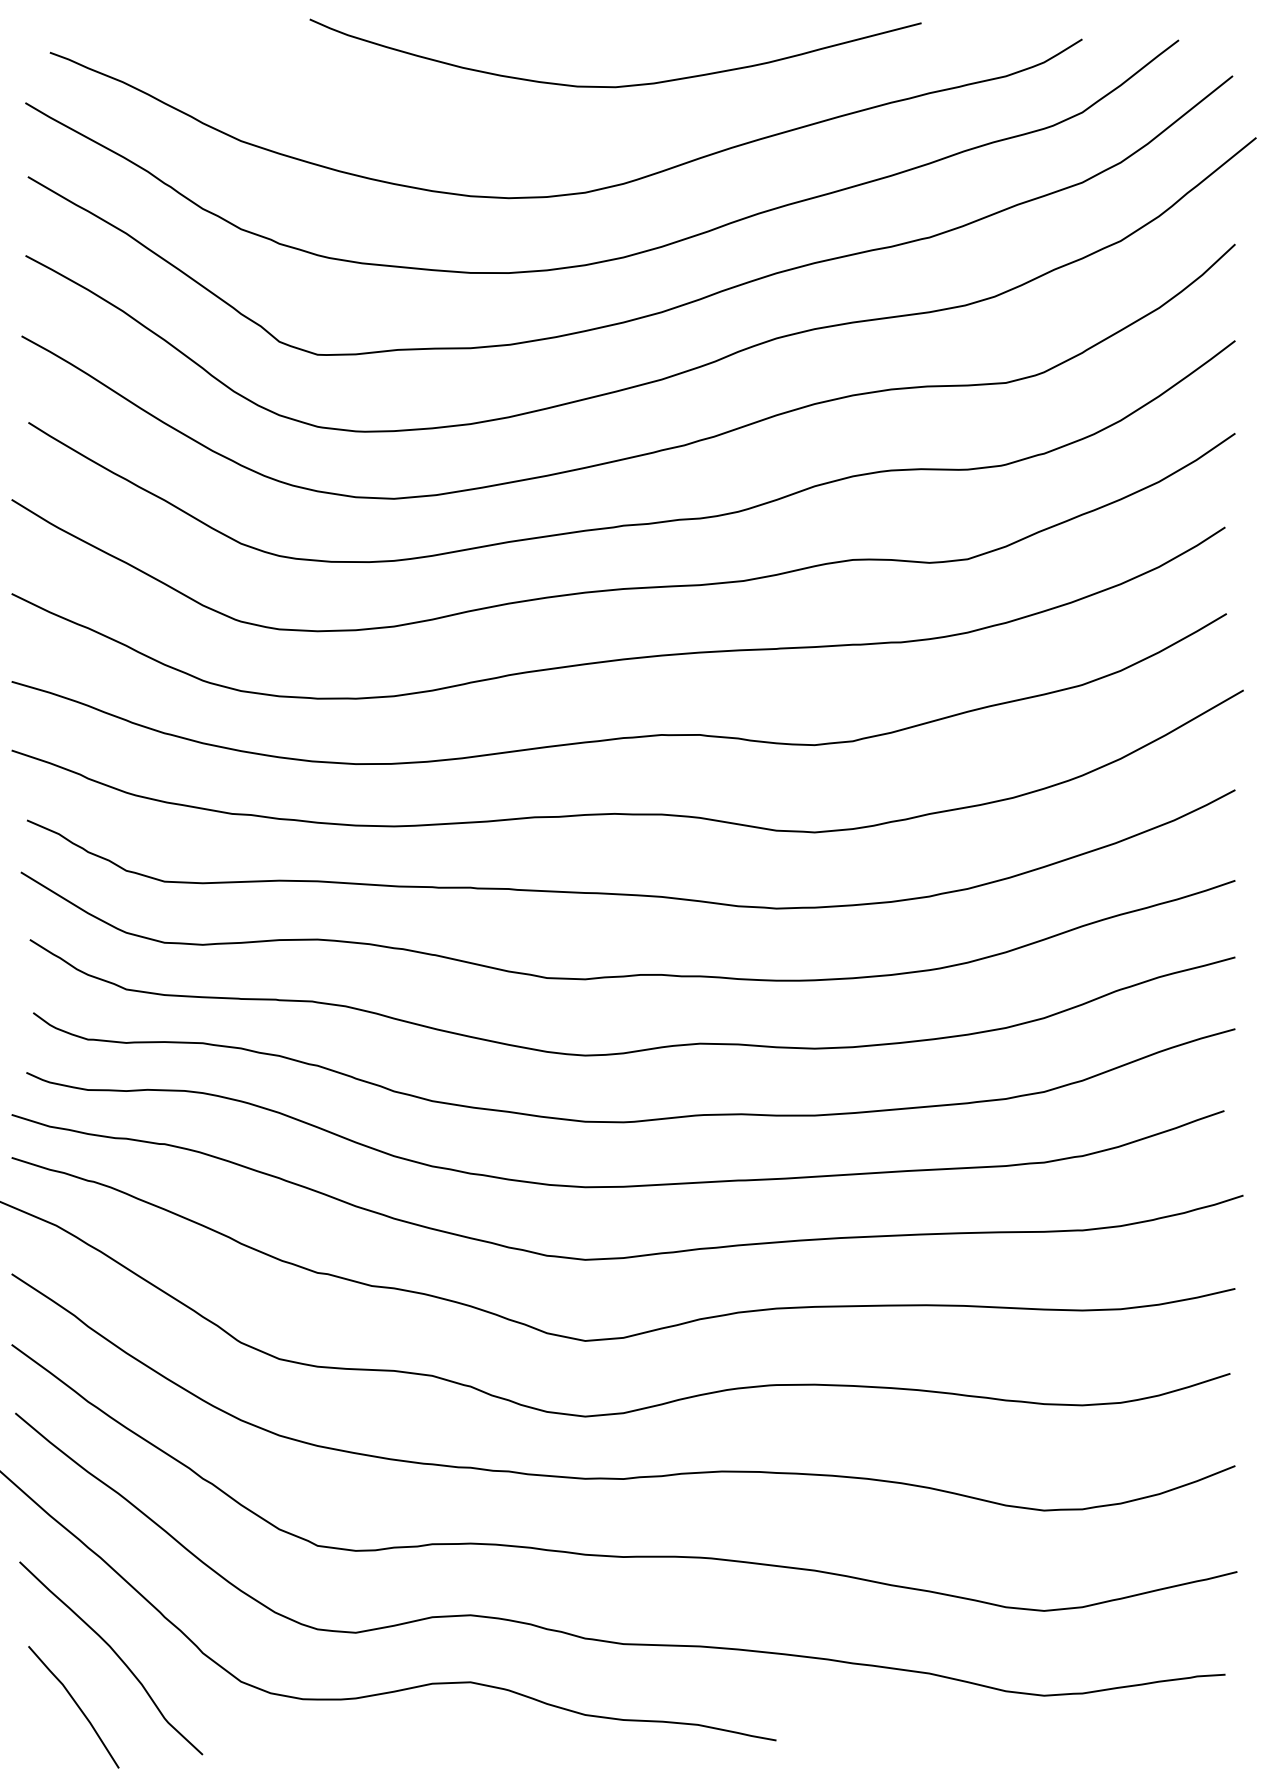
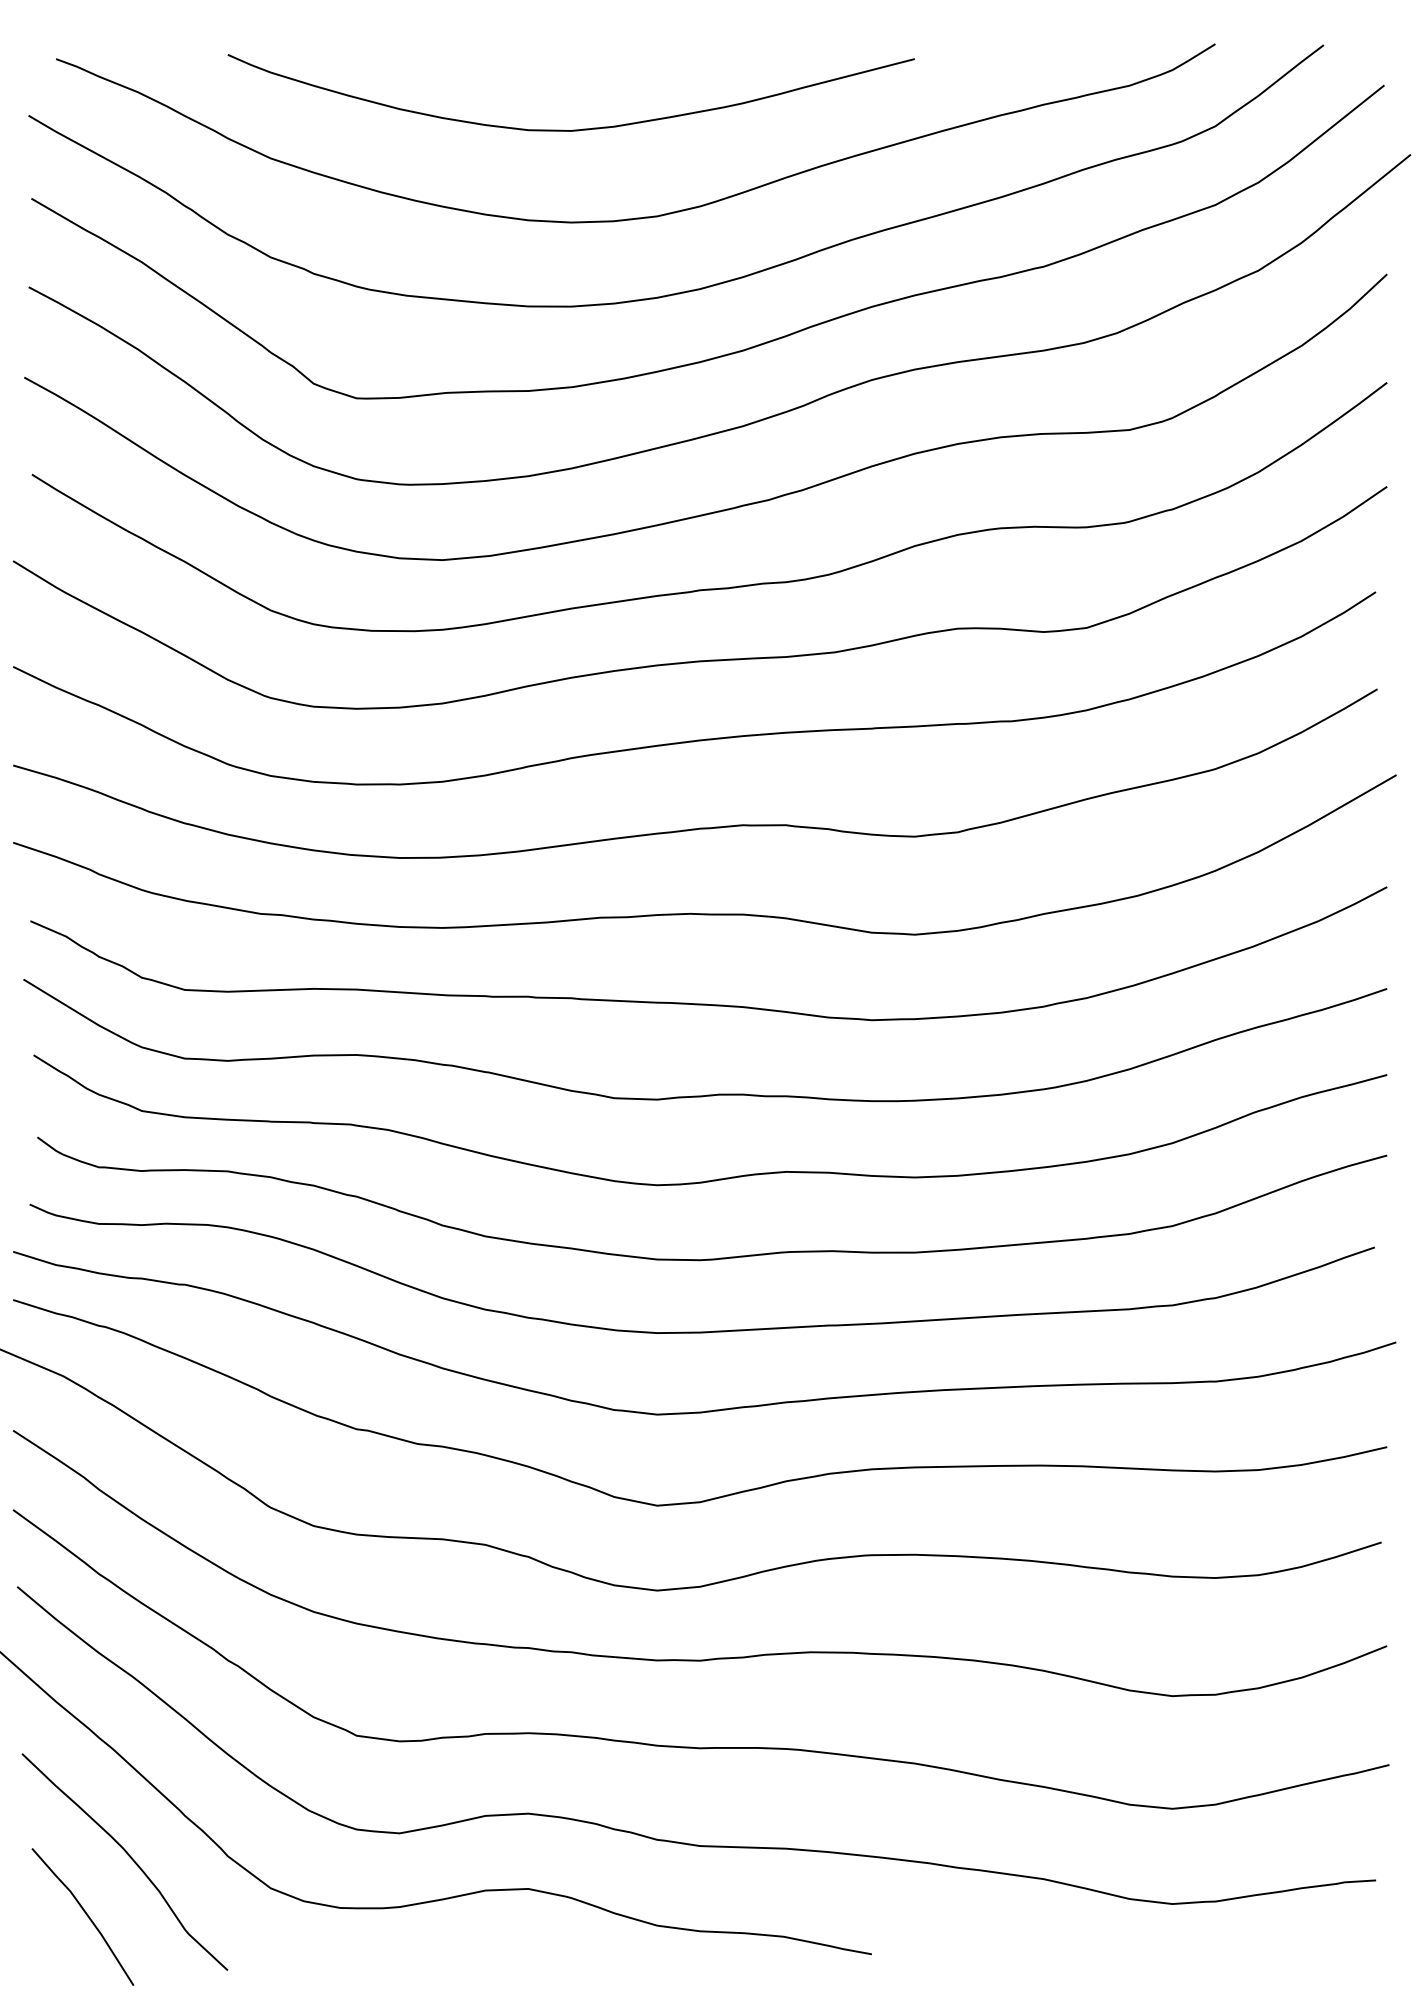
curve: (616, 85) -> (572, 129), moved

